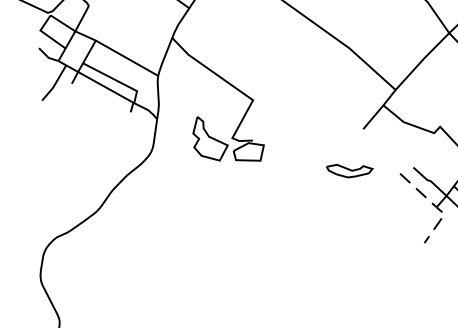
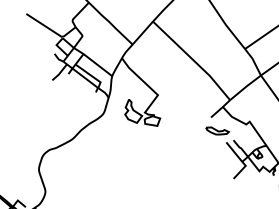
part: (349, 169) -> (217, 130), moved
line: (437, 206) -> (242, 161), dashed -> solid

